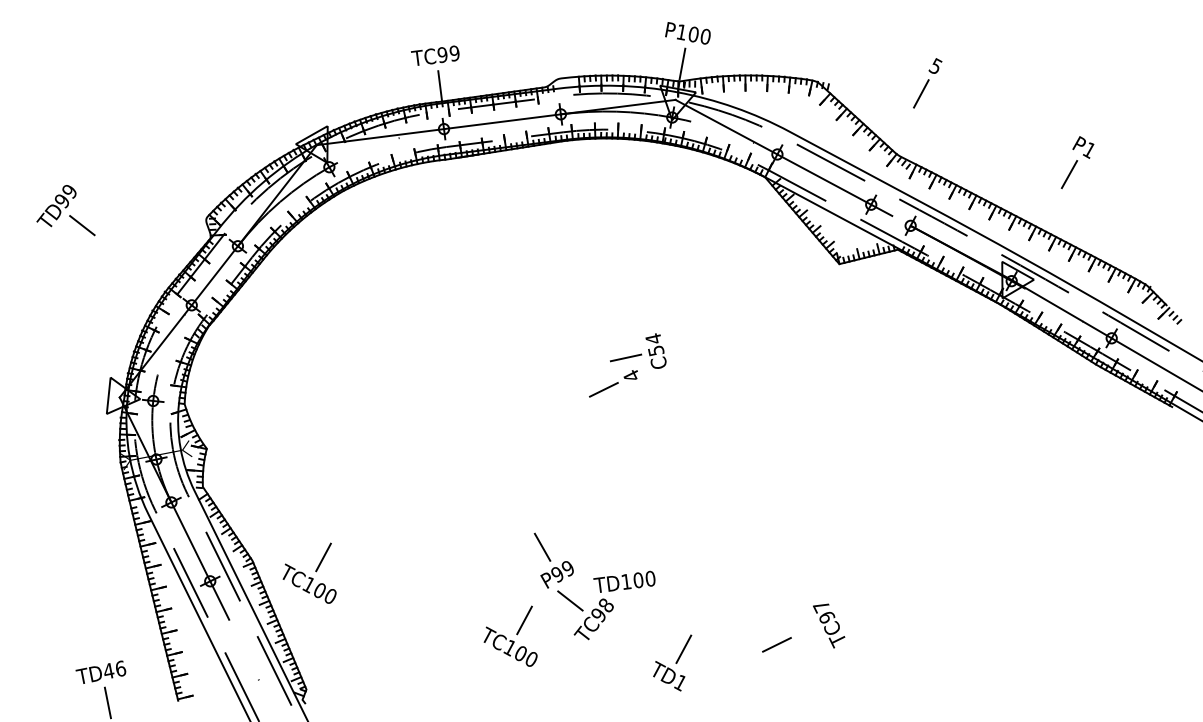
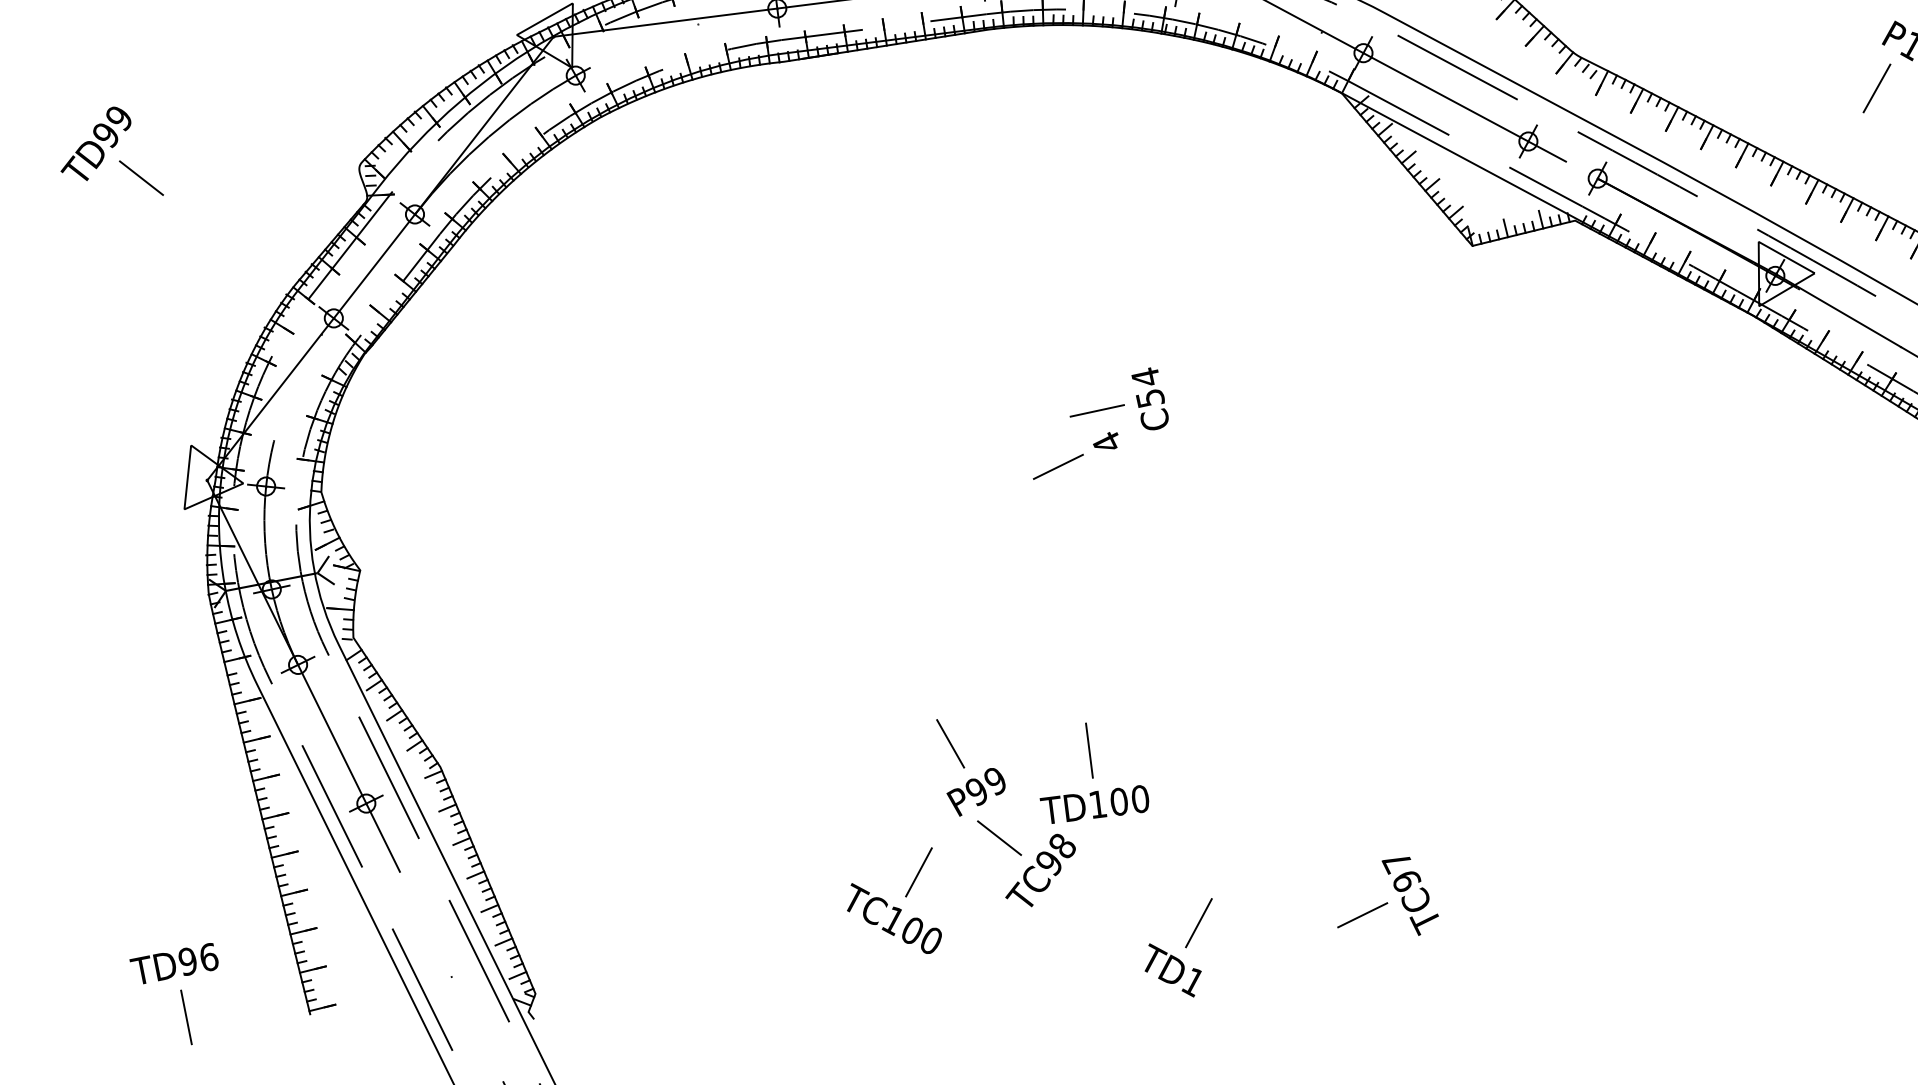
line: (621, 550) -> (1089, 749), added
part: (309, 572) -> (540, 788), removed
text: (829, 625) -> (1411, 895), moved
text: (108, 671) -> (187, 962), TD46 -> TD96

